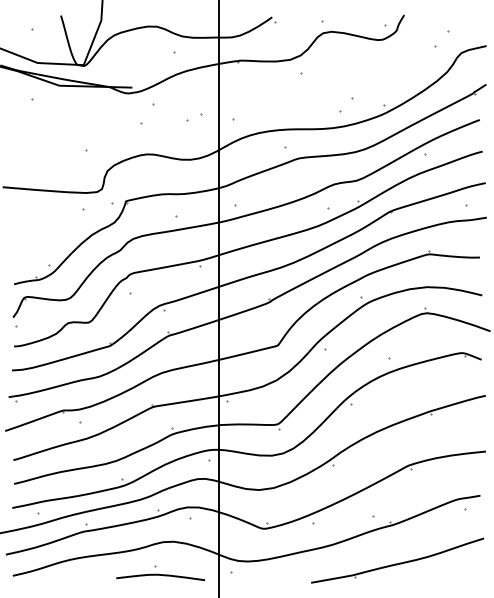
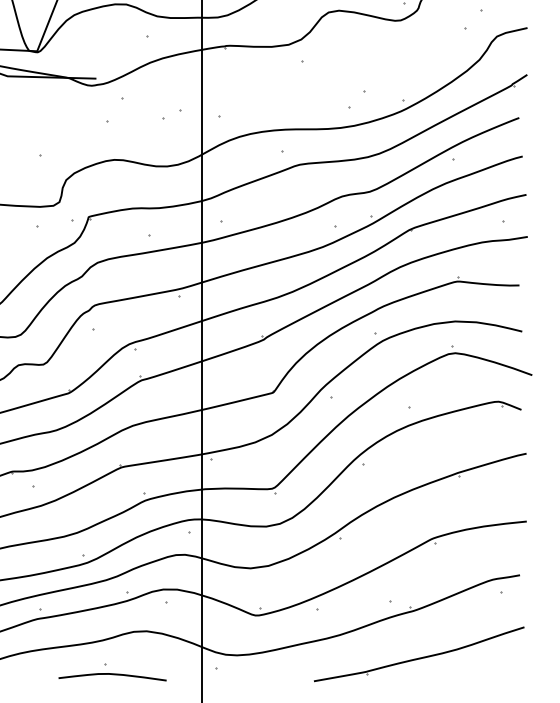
part: (160, 573) -> (112, 672), moved

